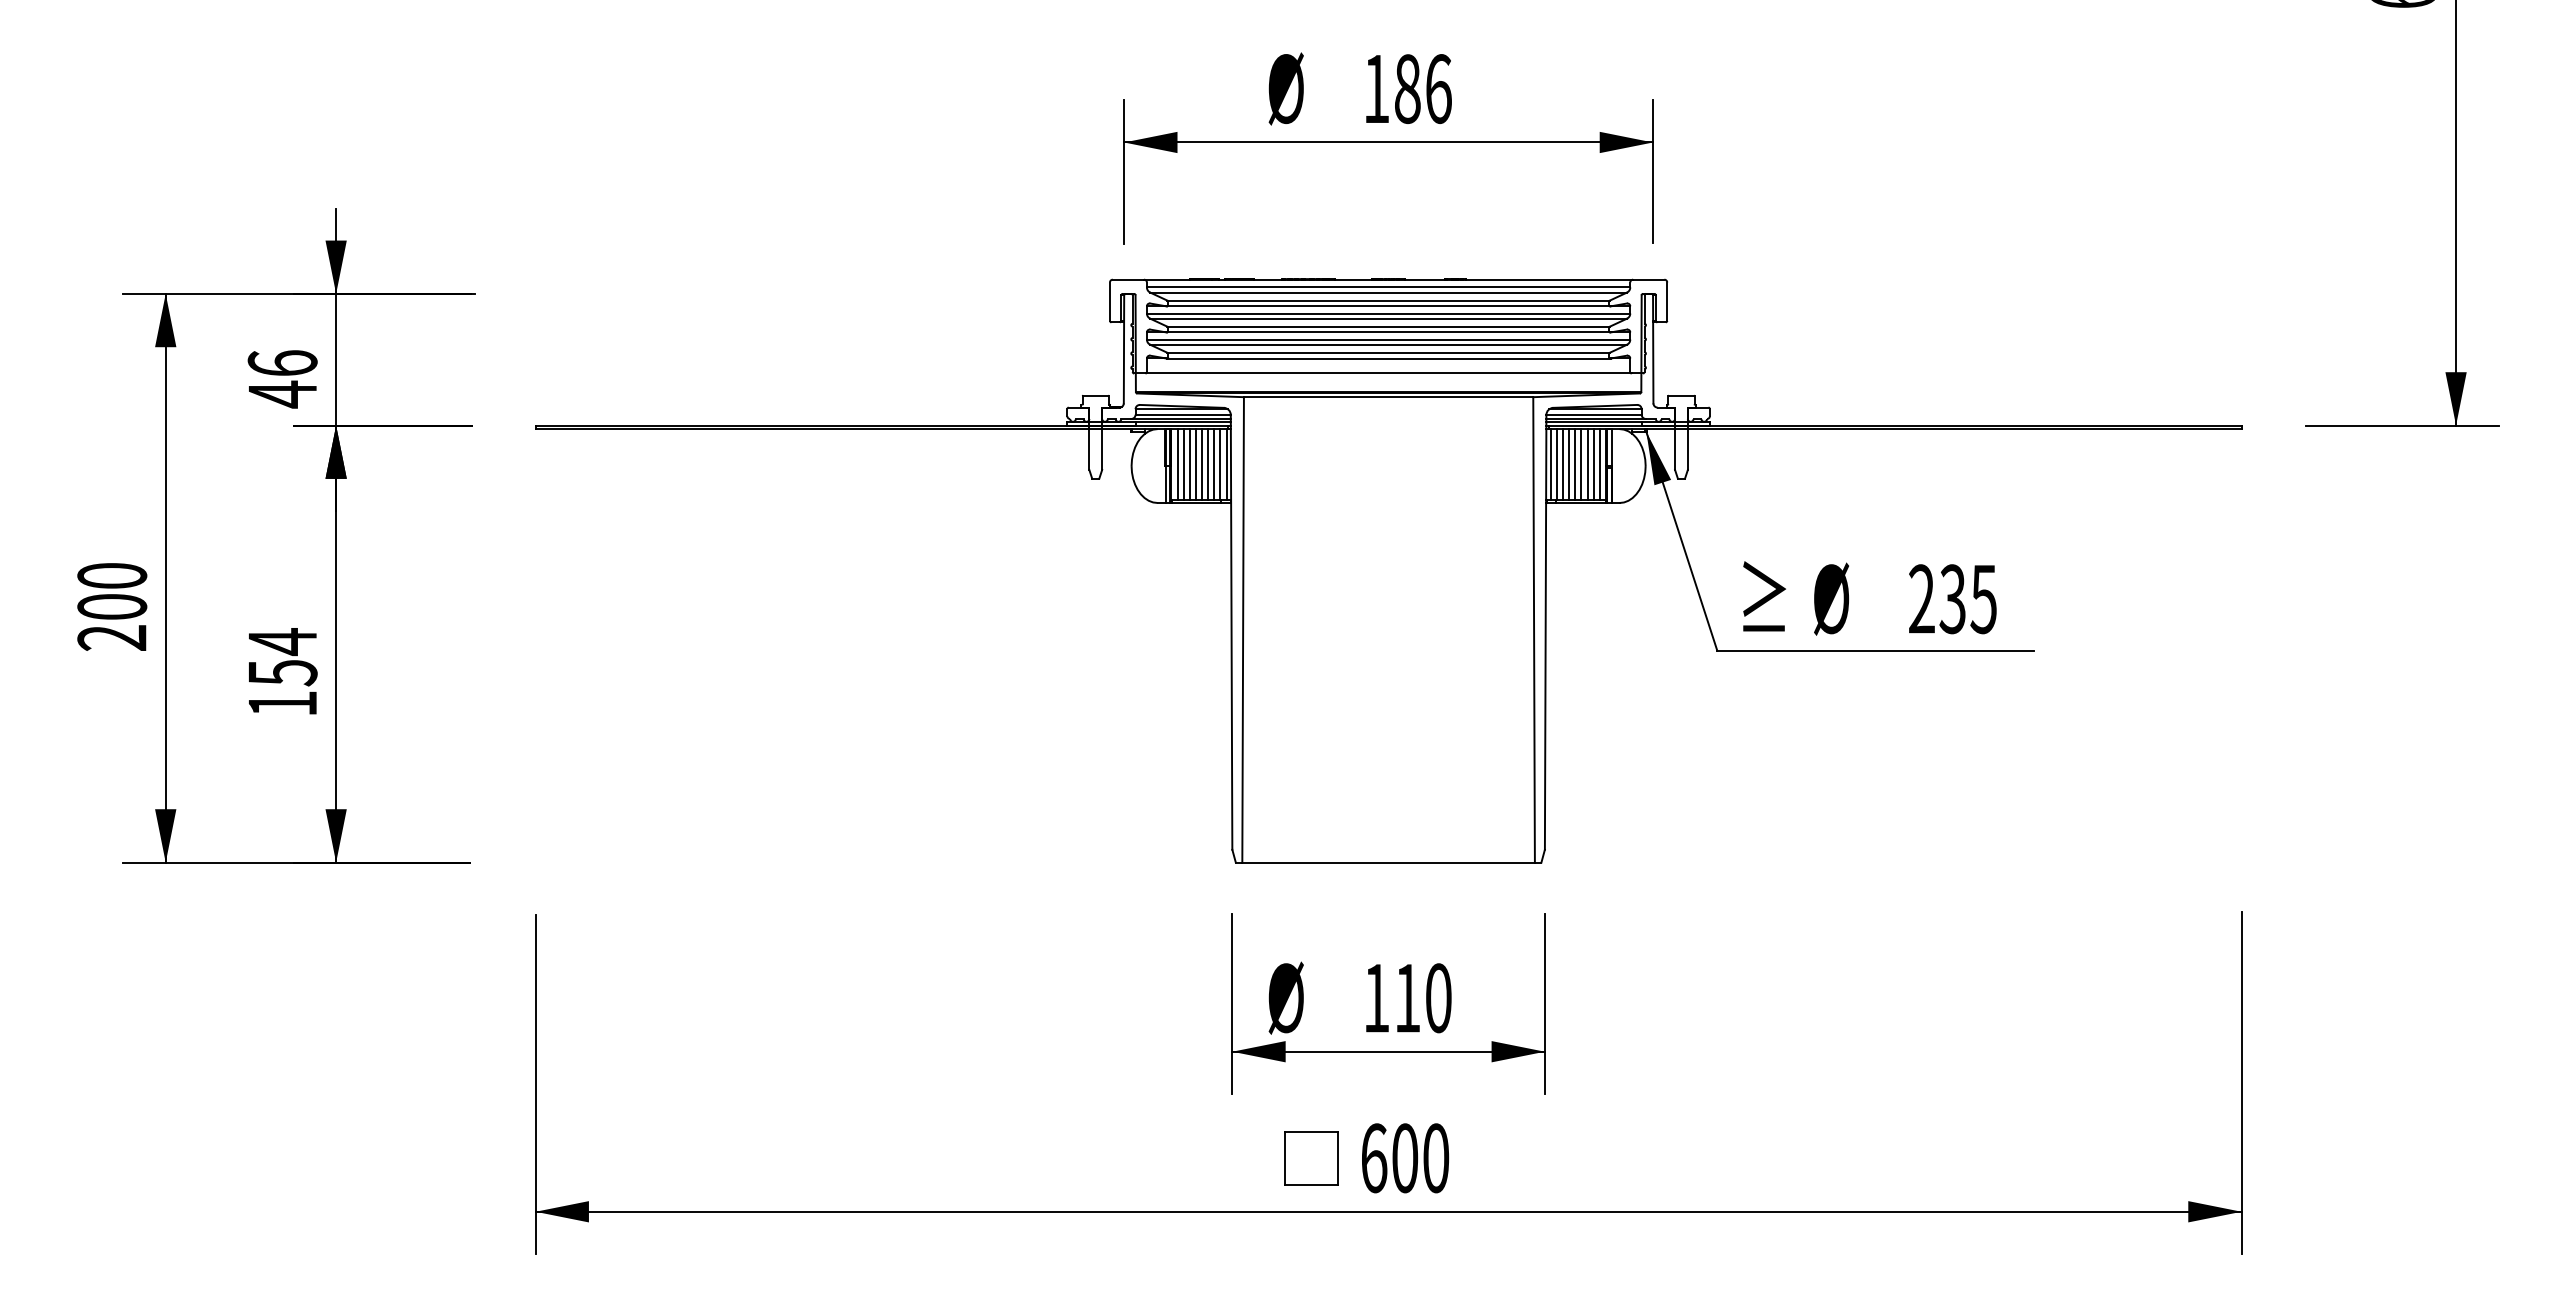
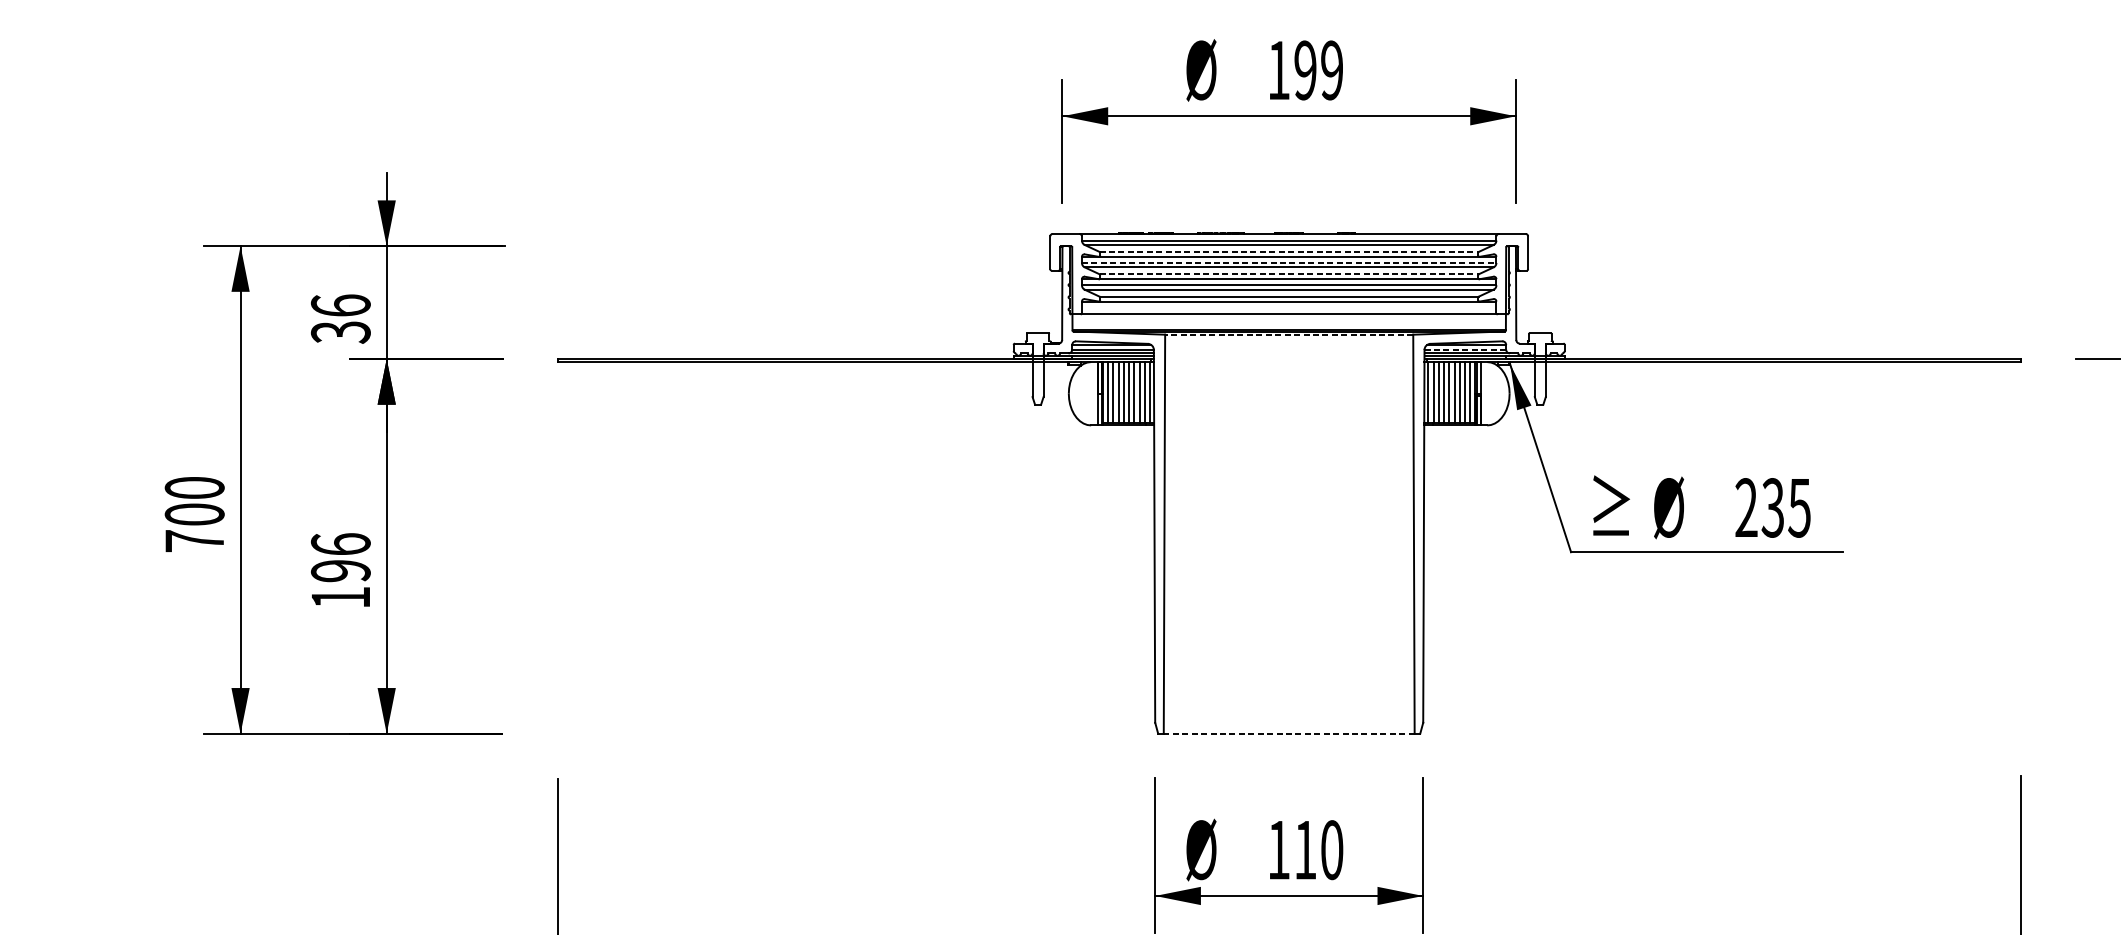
text: (1422, 89) -> (1318, 70), 186 -> 199
line: (1389, 300) -> (1289, 251), solid -> dashed
line: (1388, 313) -> (1289, 262), solid -> dashed
line: (1389, 326) -> (1289, 274), solid -> dashed
text: (282, 394) -> (340, 332), 46 -> 36
line: (1388, 397) -> (1289, 334), solid -> dashed
line: (1594, 414) -> (1465, 349), solid -> dashed
text: (111, 637) -> (194, 540), 200 -> 700
text: (282, 657) -> (340, 557), 154 -> 196
line: (1388, 862) -> (1289, 733), solid -> dashed

